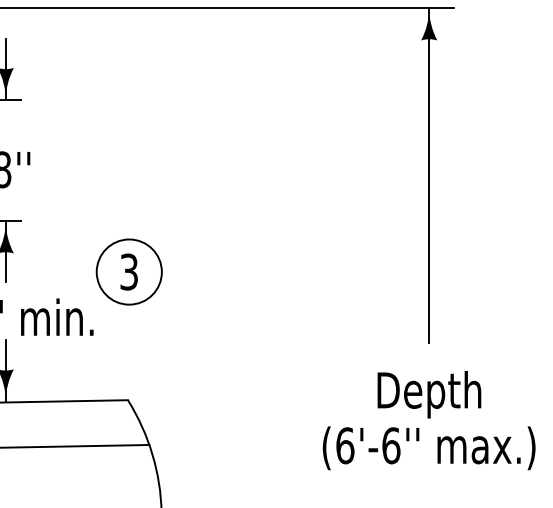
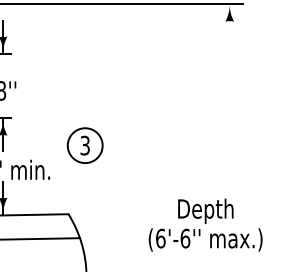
line: (428, 174) -> (229, 93), removed
part: (127, 271) -> (84, 145), moved
text: (428, 419) -> (205, 224), moved

